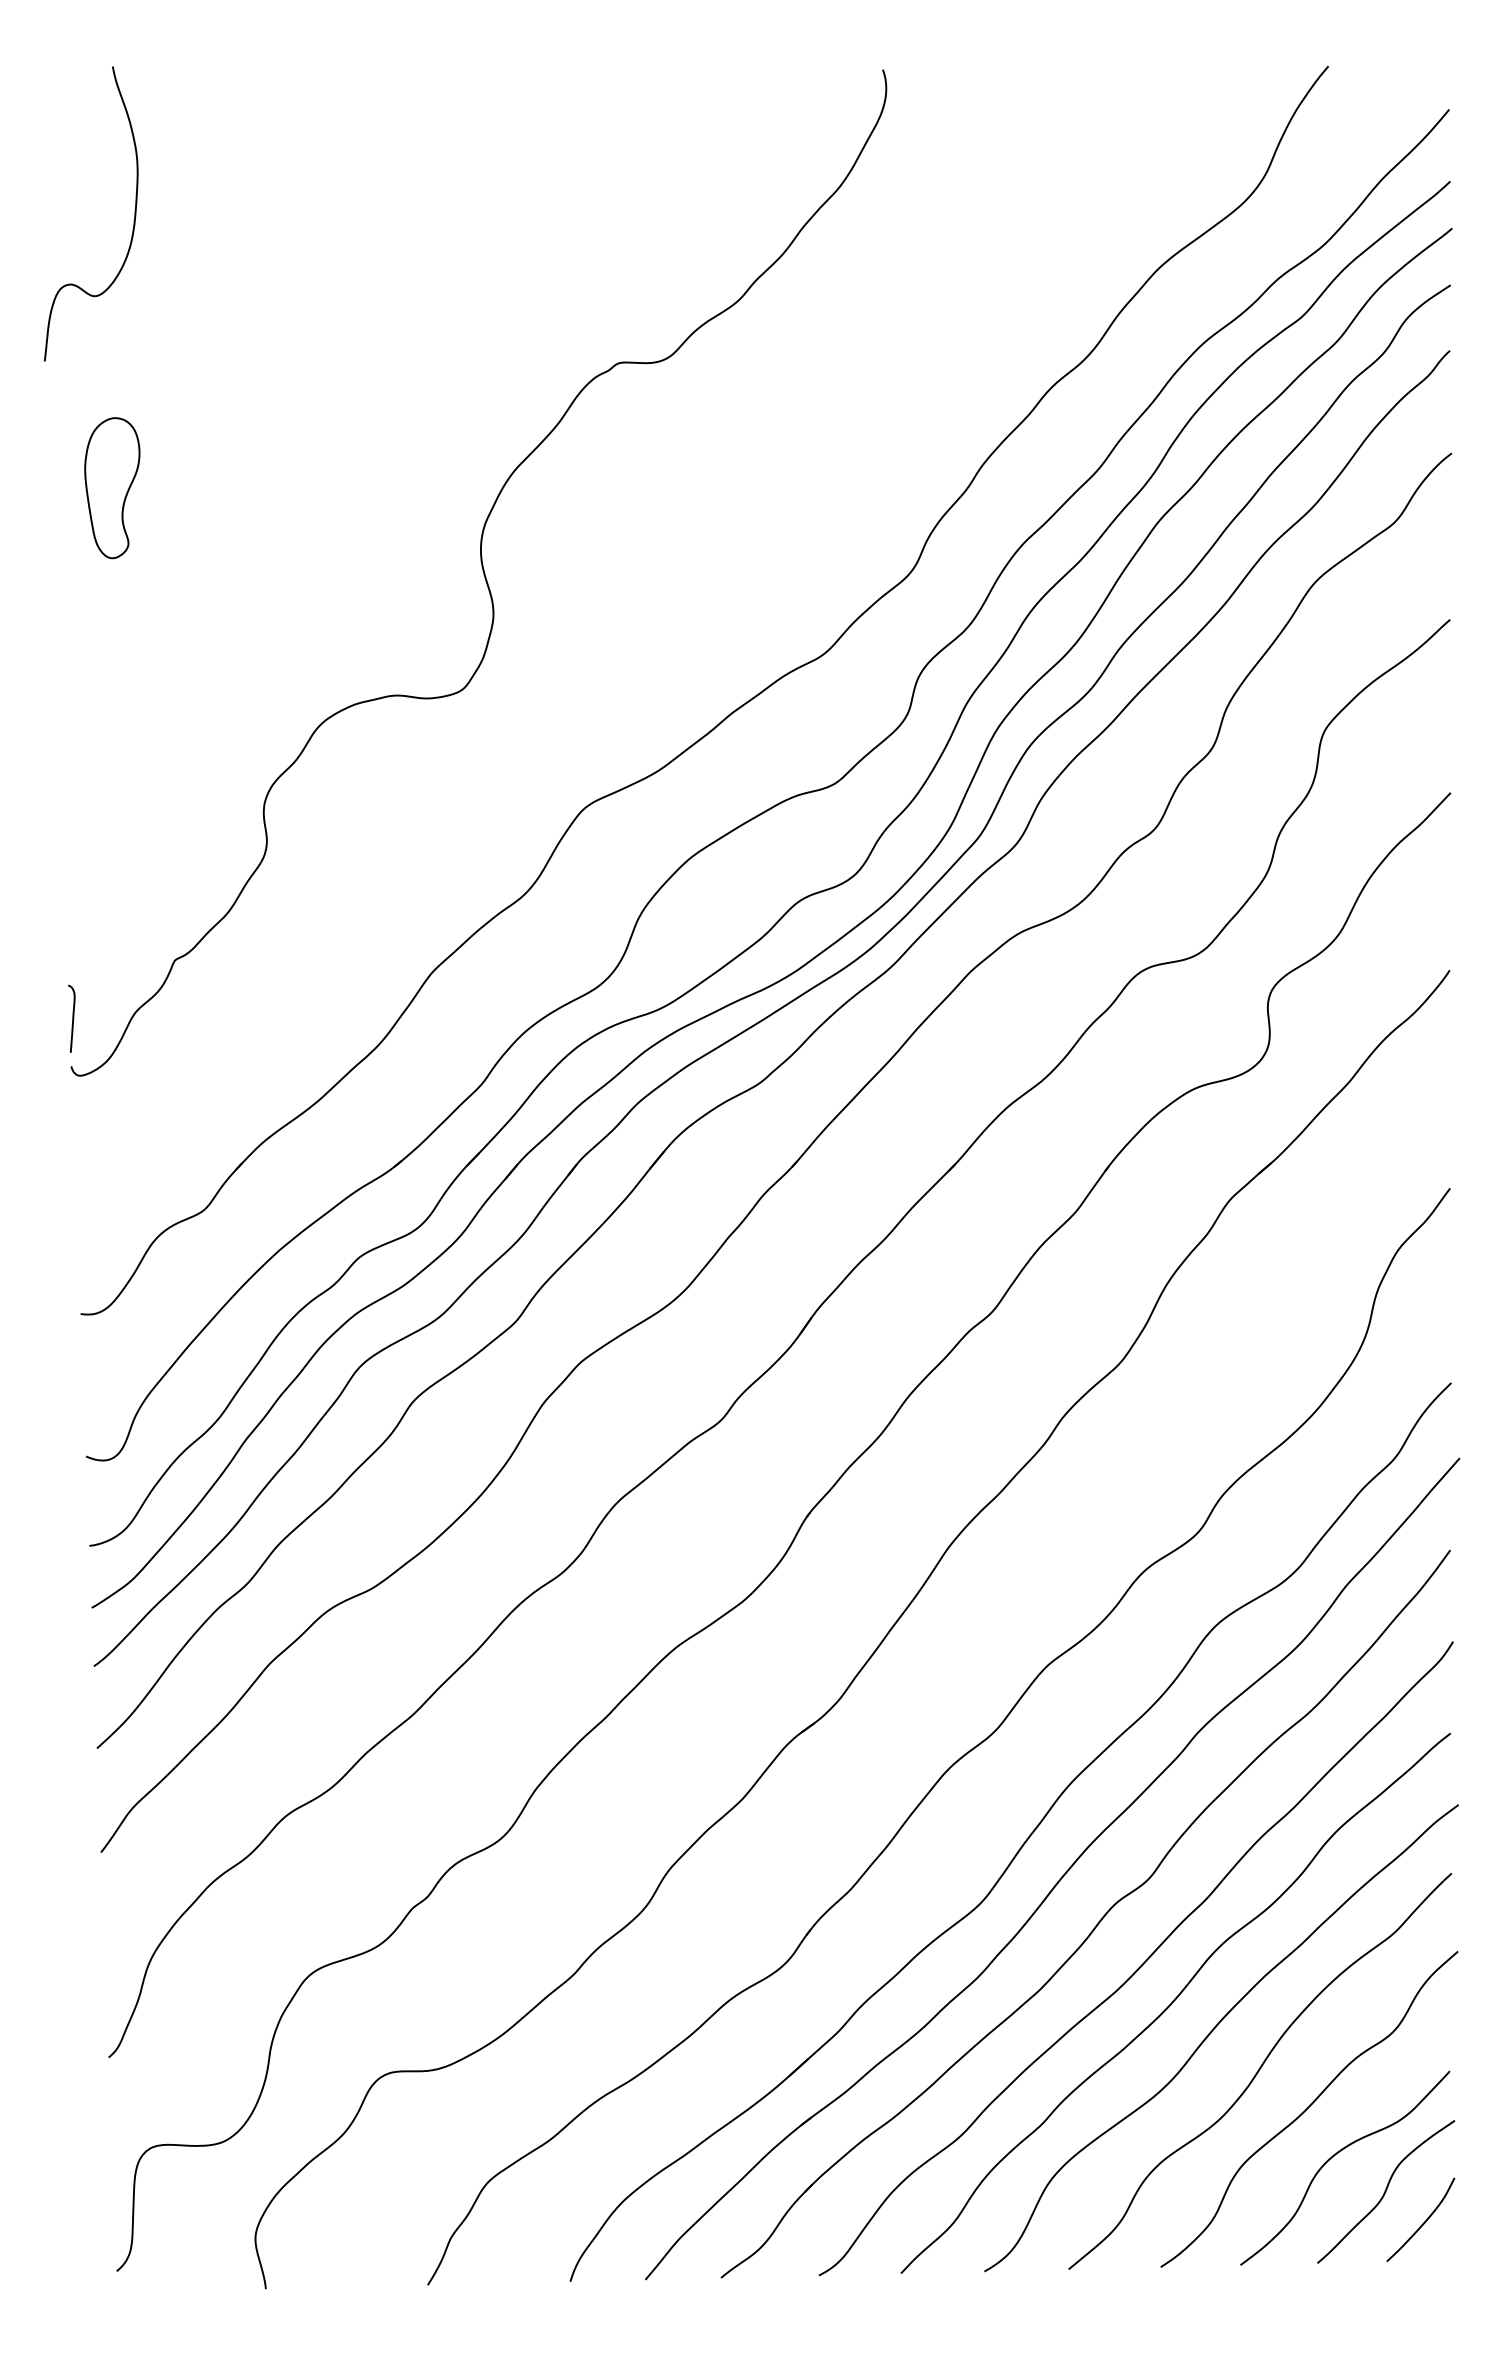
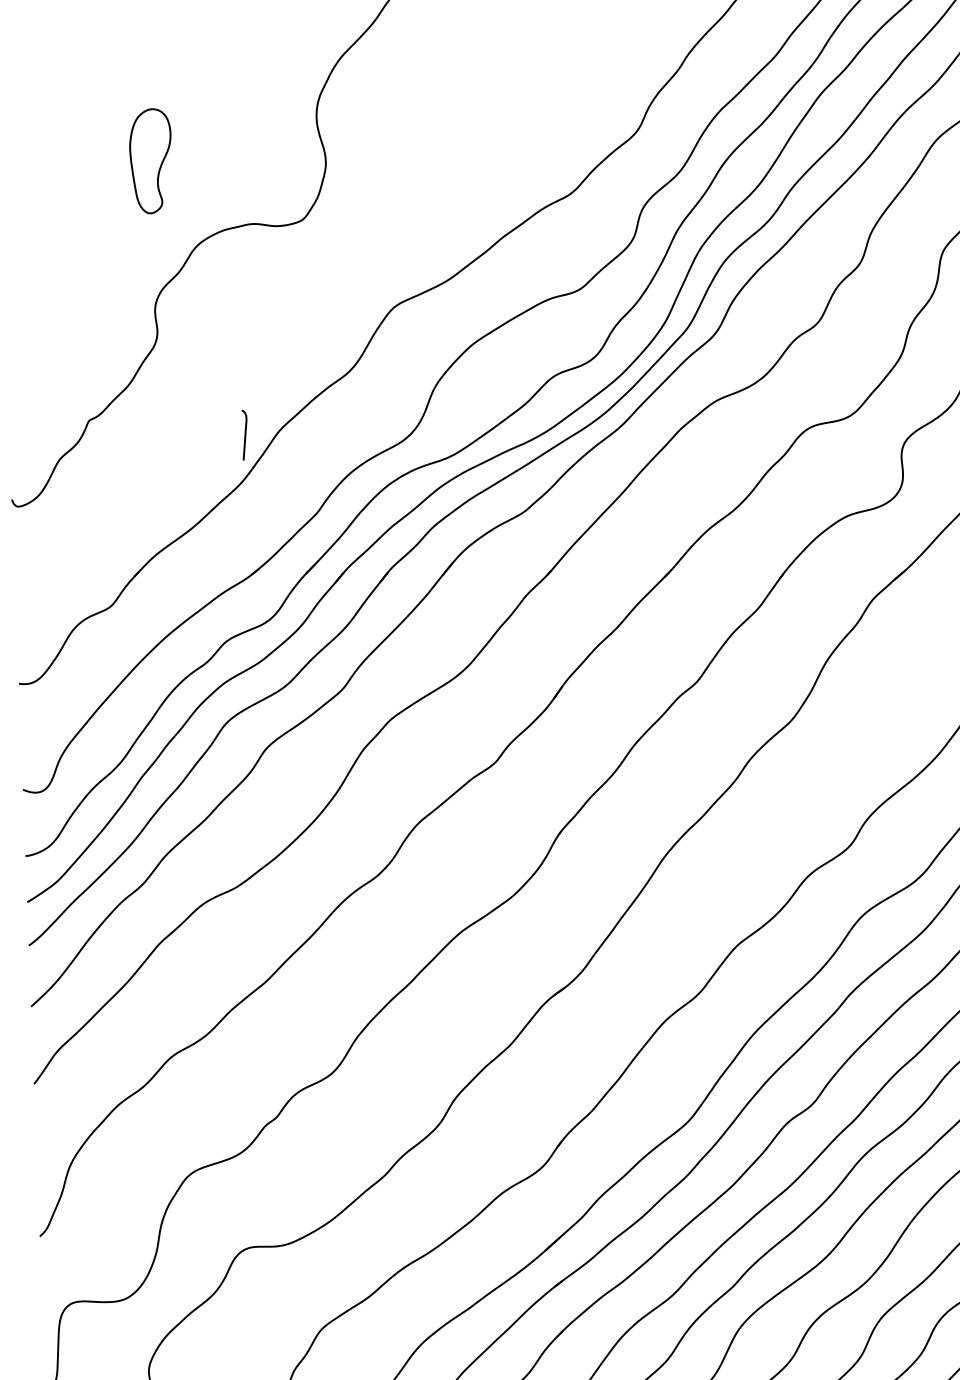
part: (112, 488) -> (150, 161), moved
curve: (72, 1018) -> (244, 435), moved

